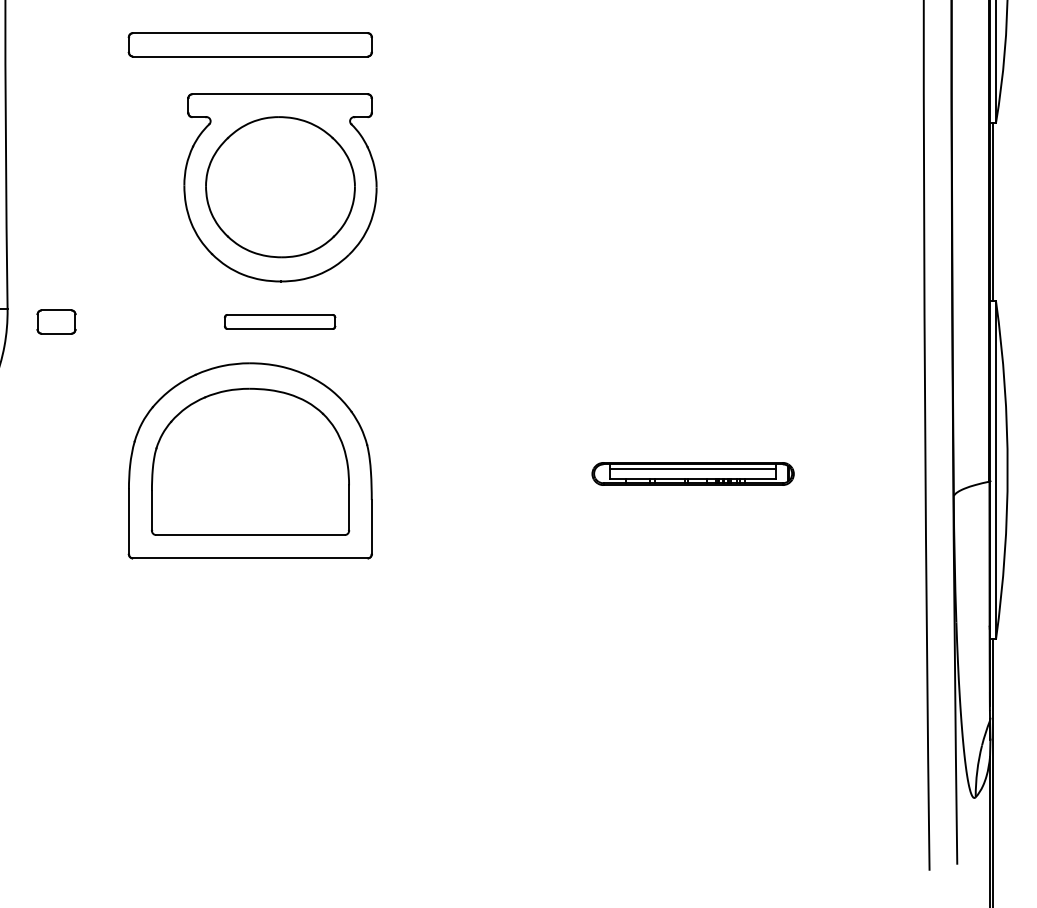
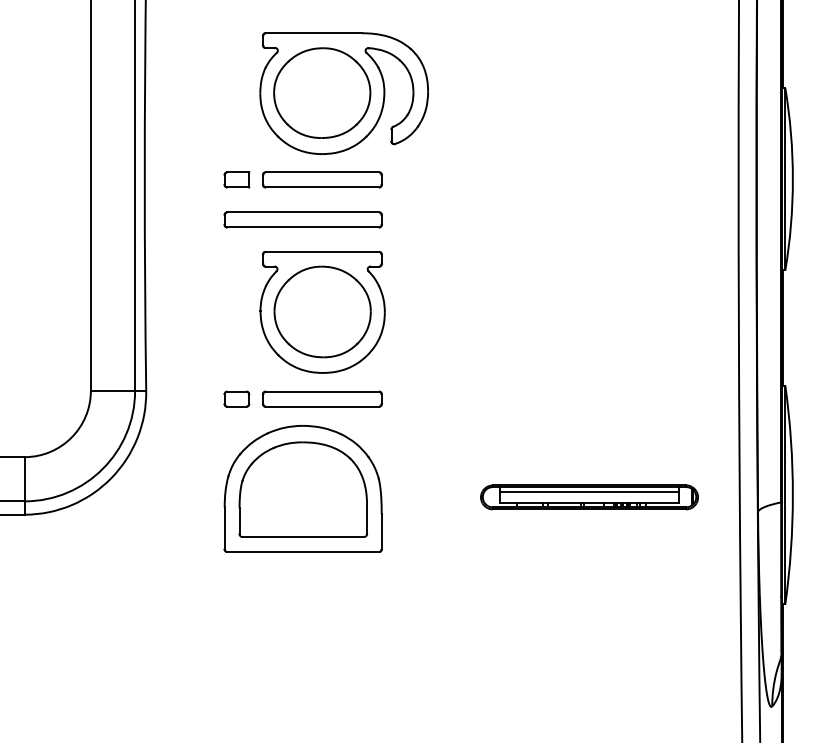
part: (55, 320) -> (236, 398), moved
part: (280, 320) -> (322, 398), size x1.67
part: (693, 474) -> (589, 497), size x1.67

